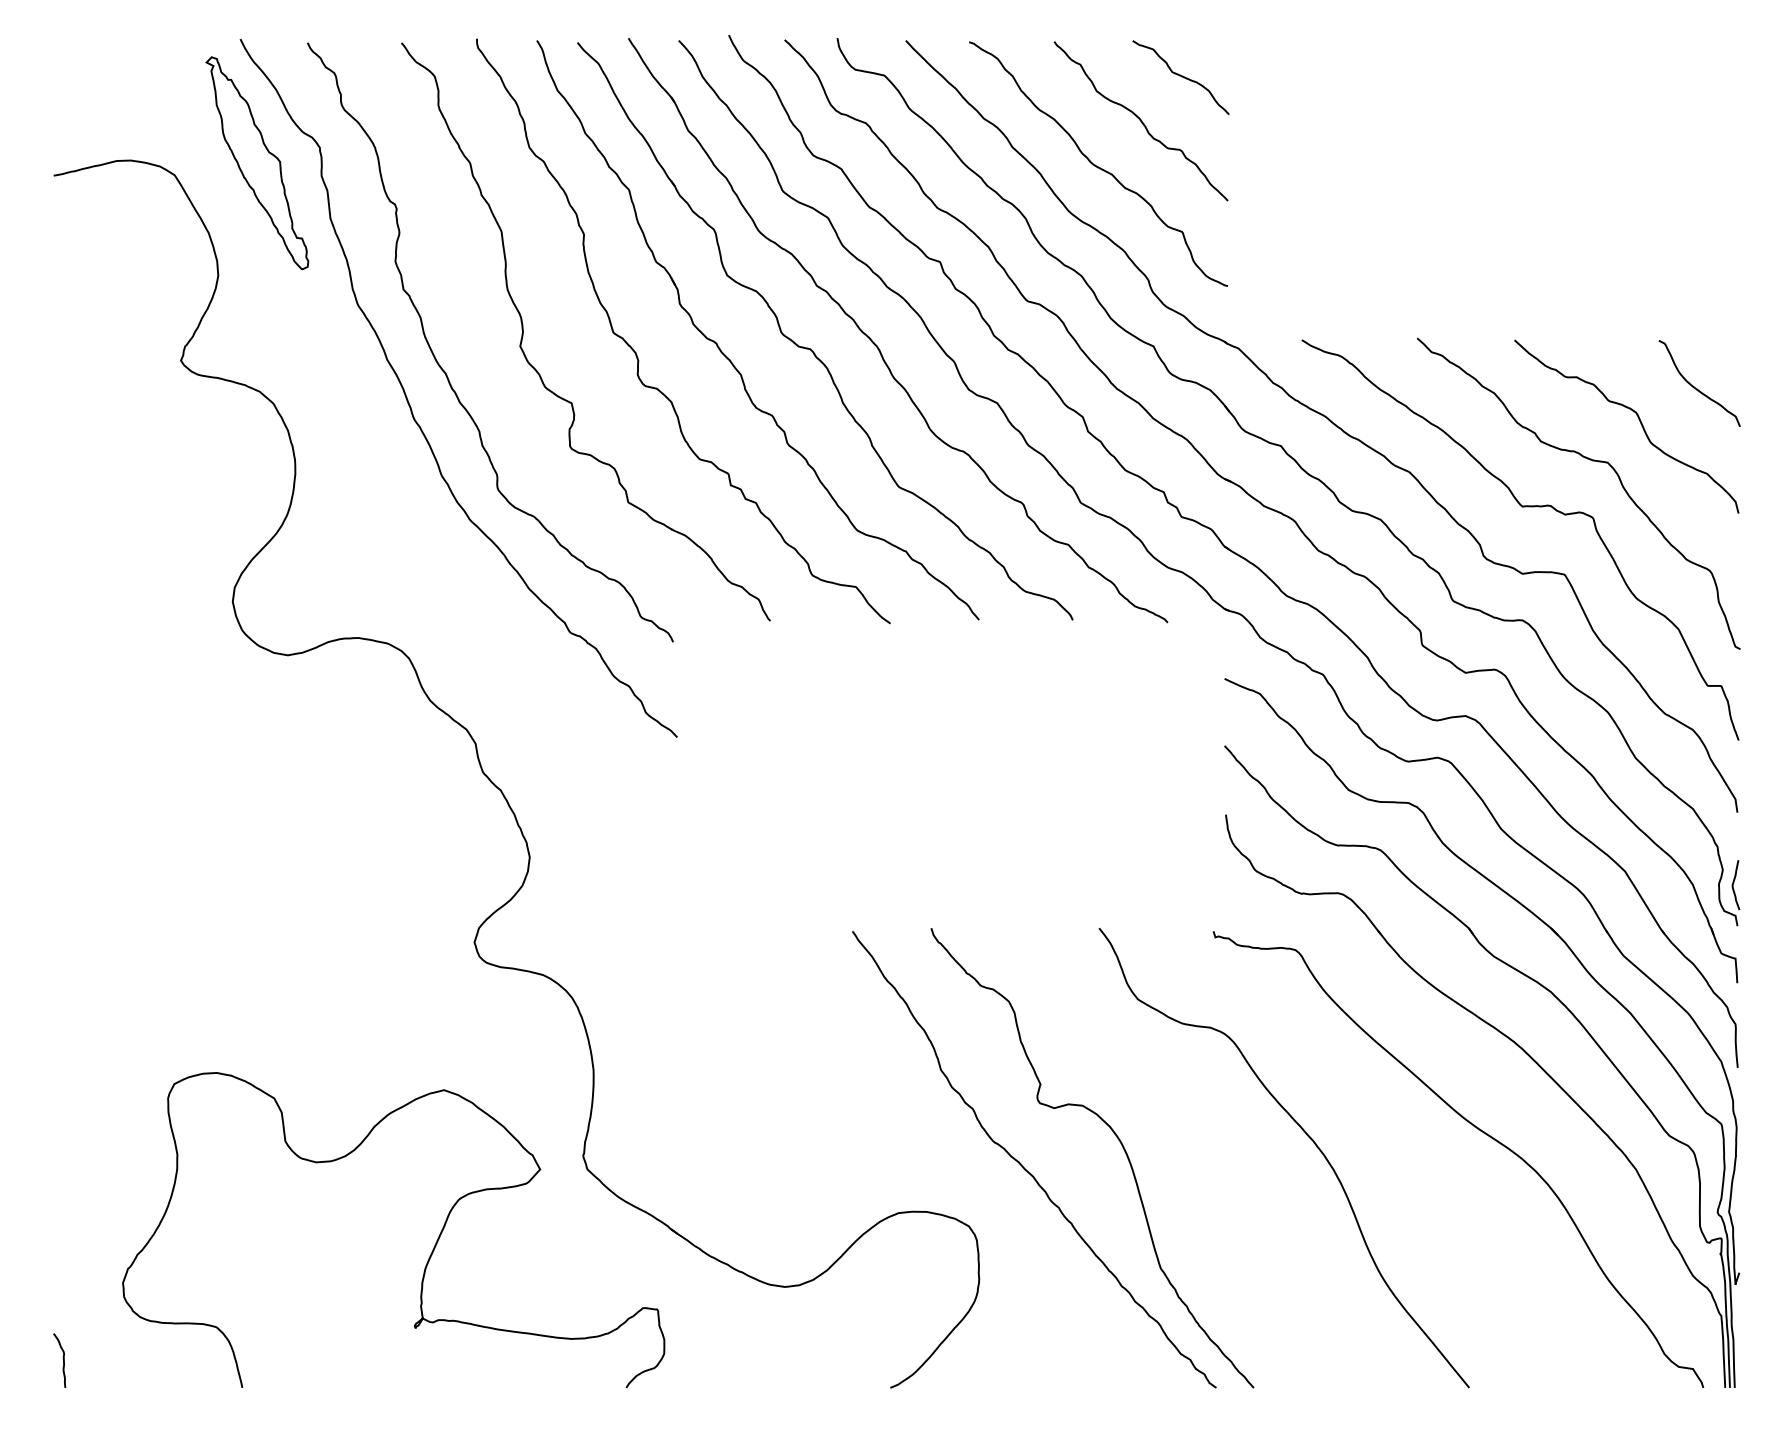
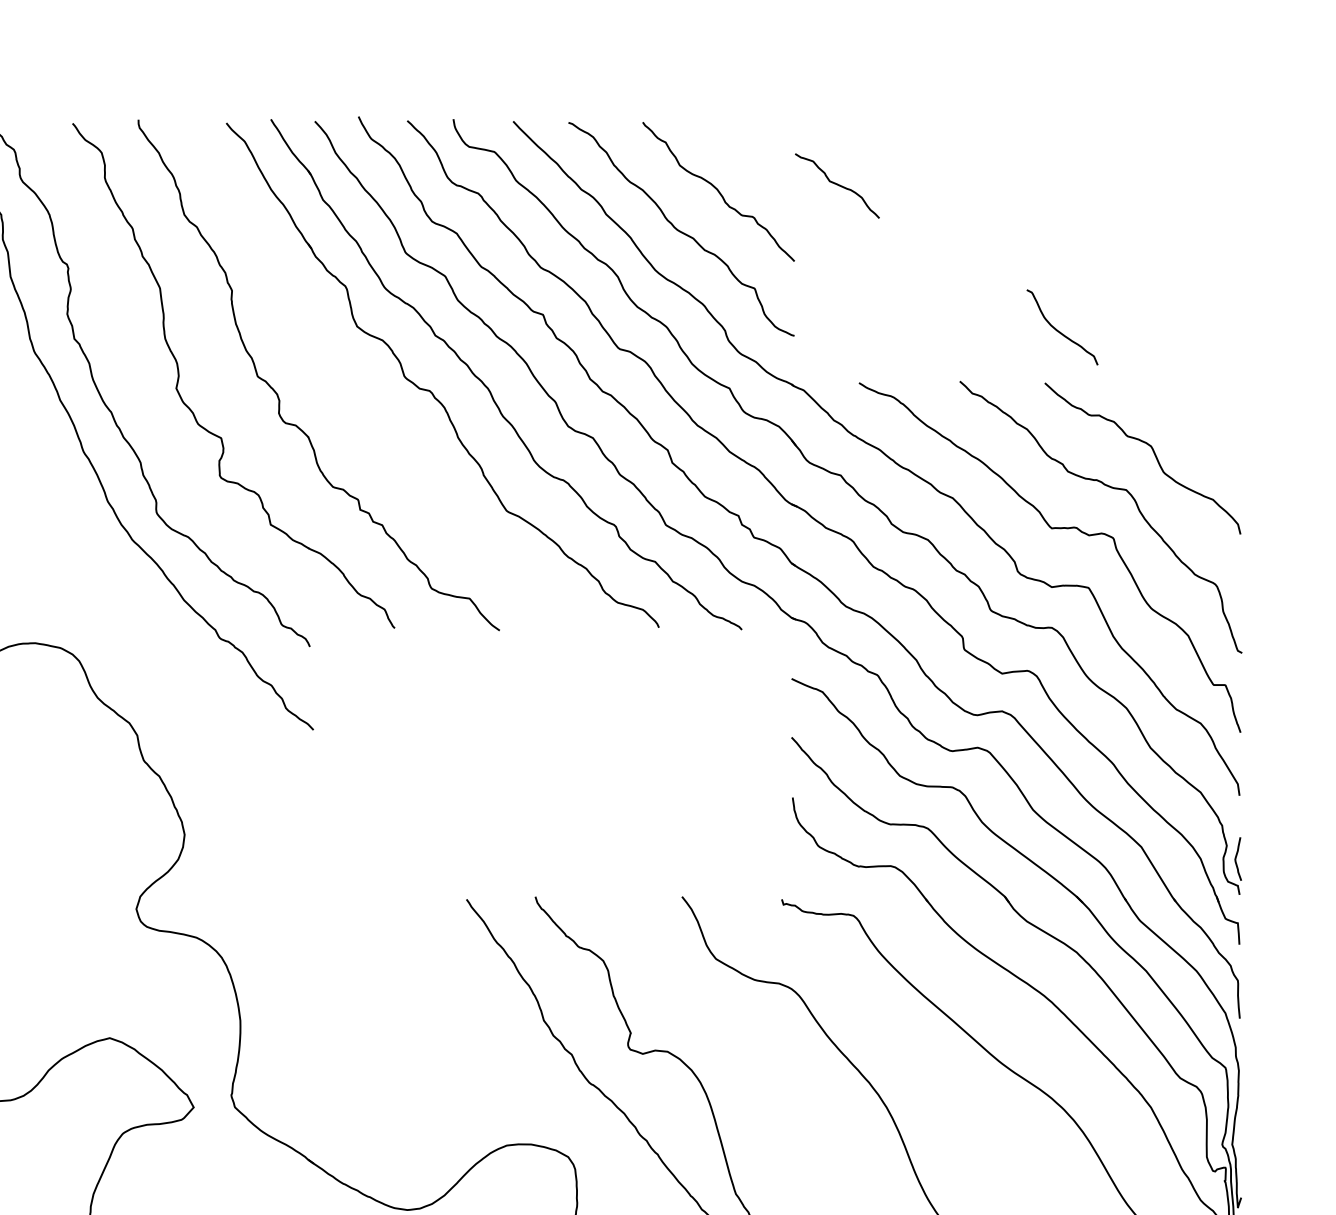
curve: (1180, 76) -> (836, 185), moved
part: (729, 358) -> (359, 399), removed
curve: (1697, 388) -> (1060, 331), moved

